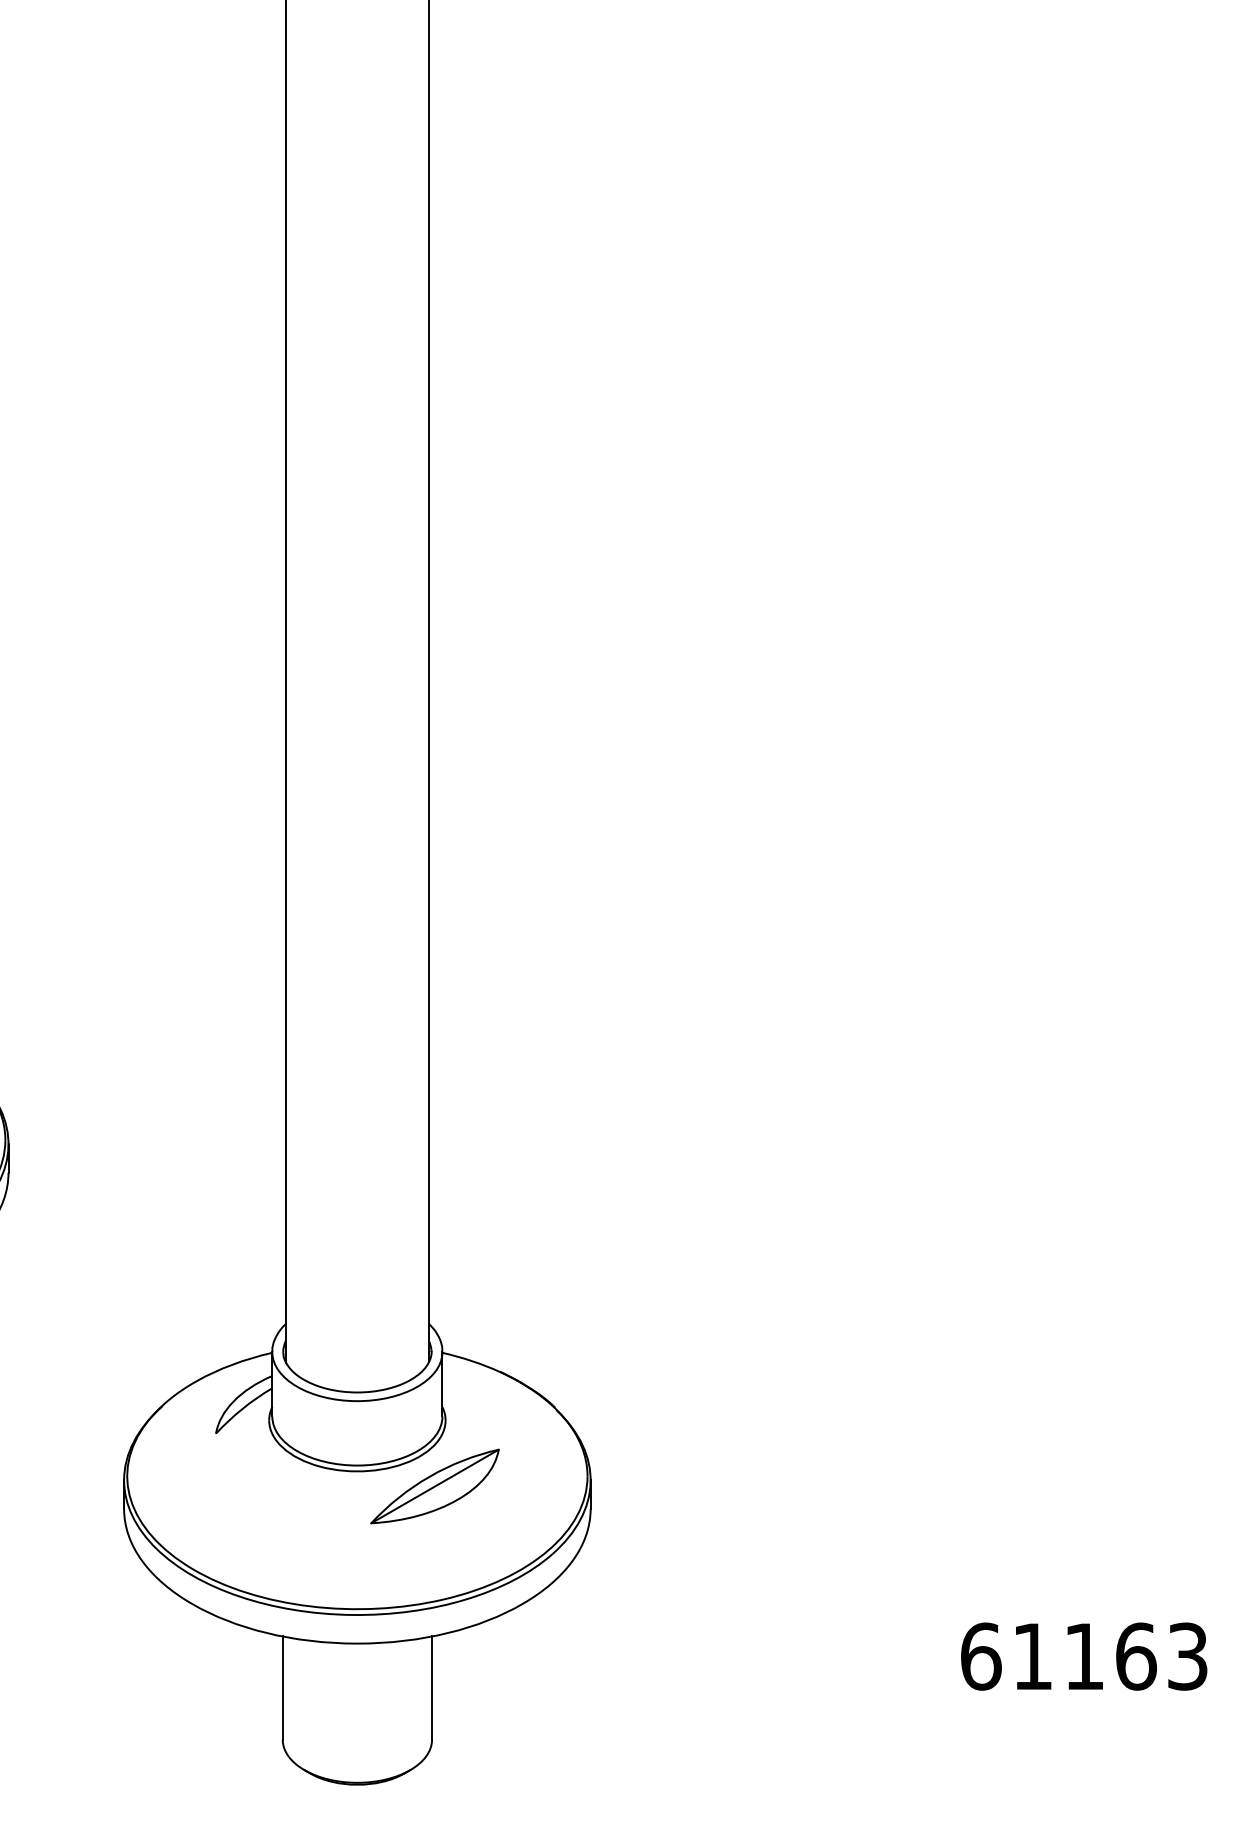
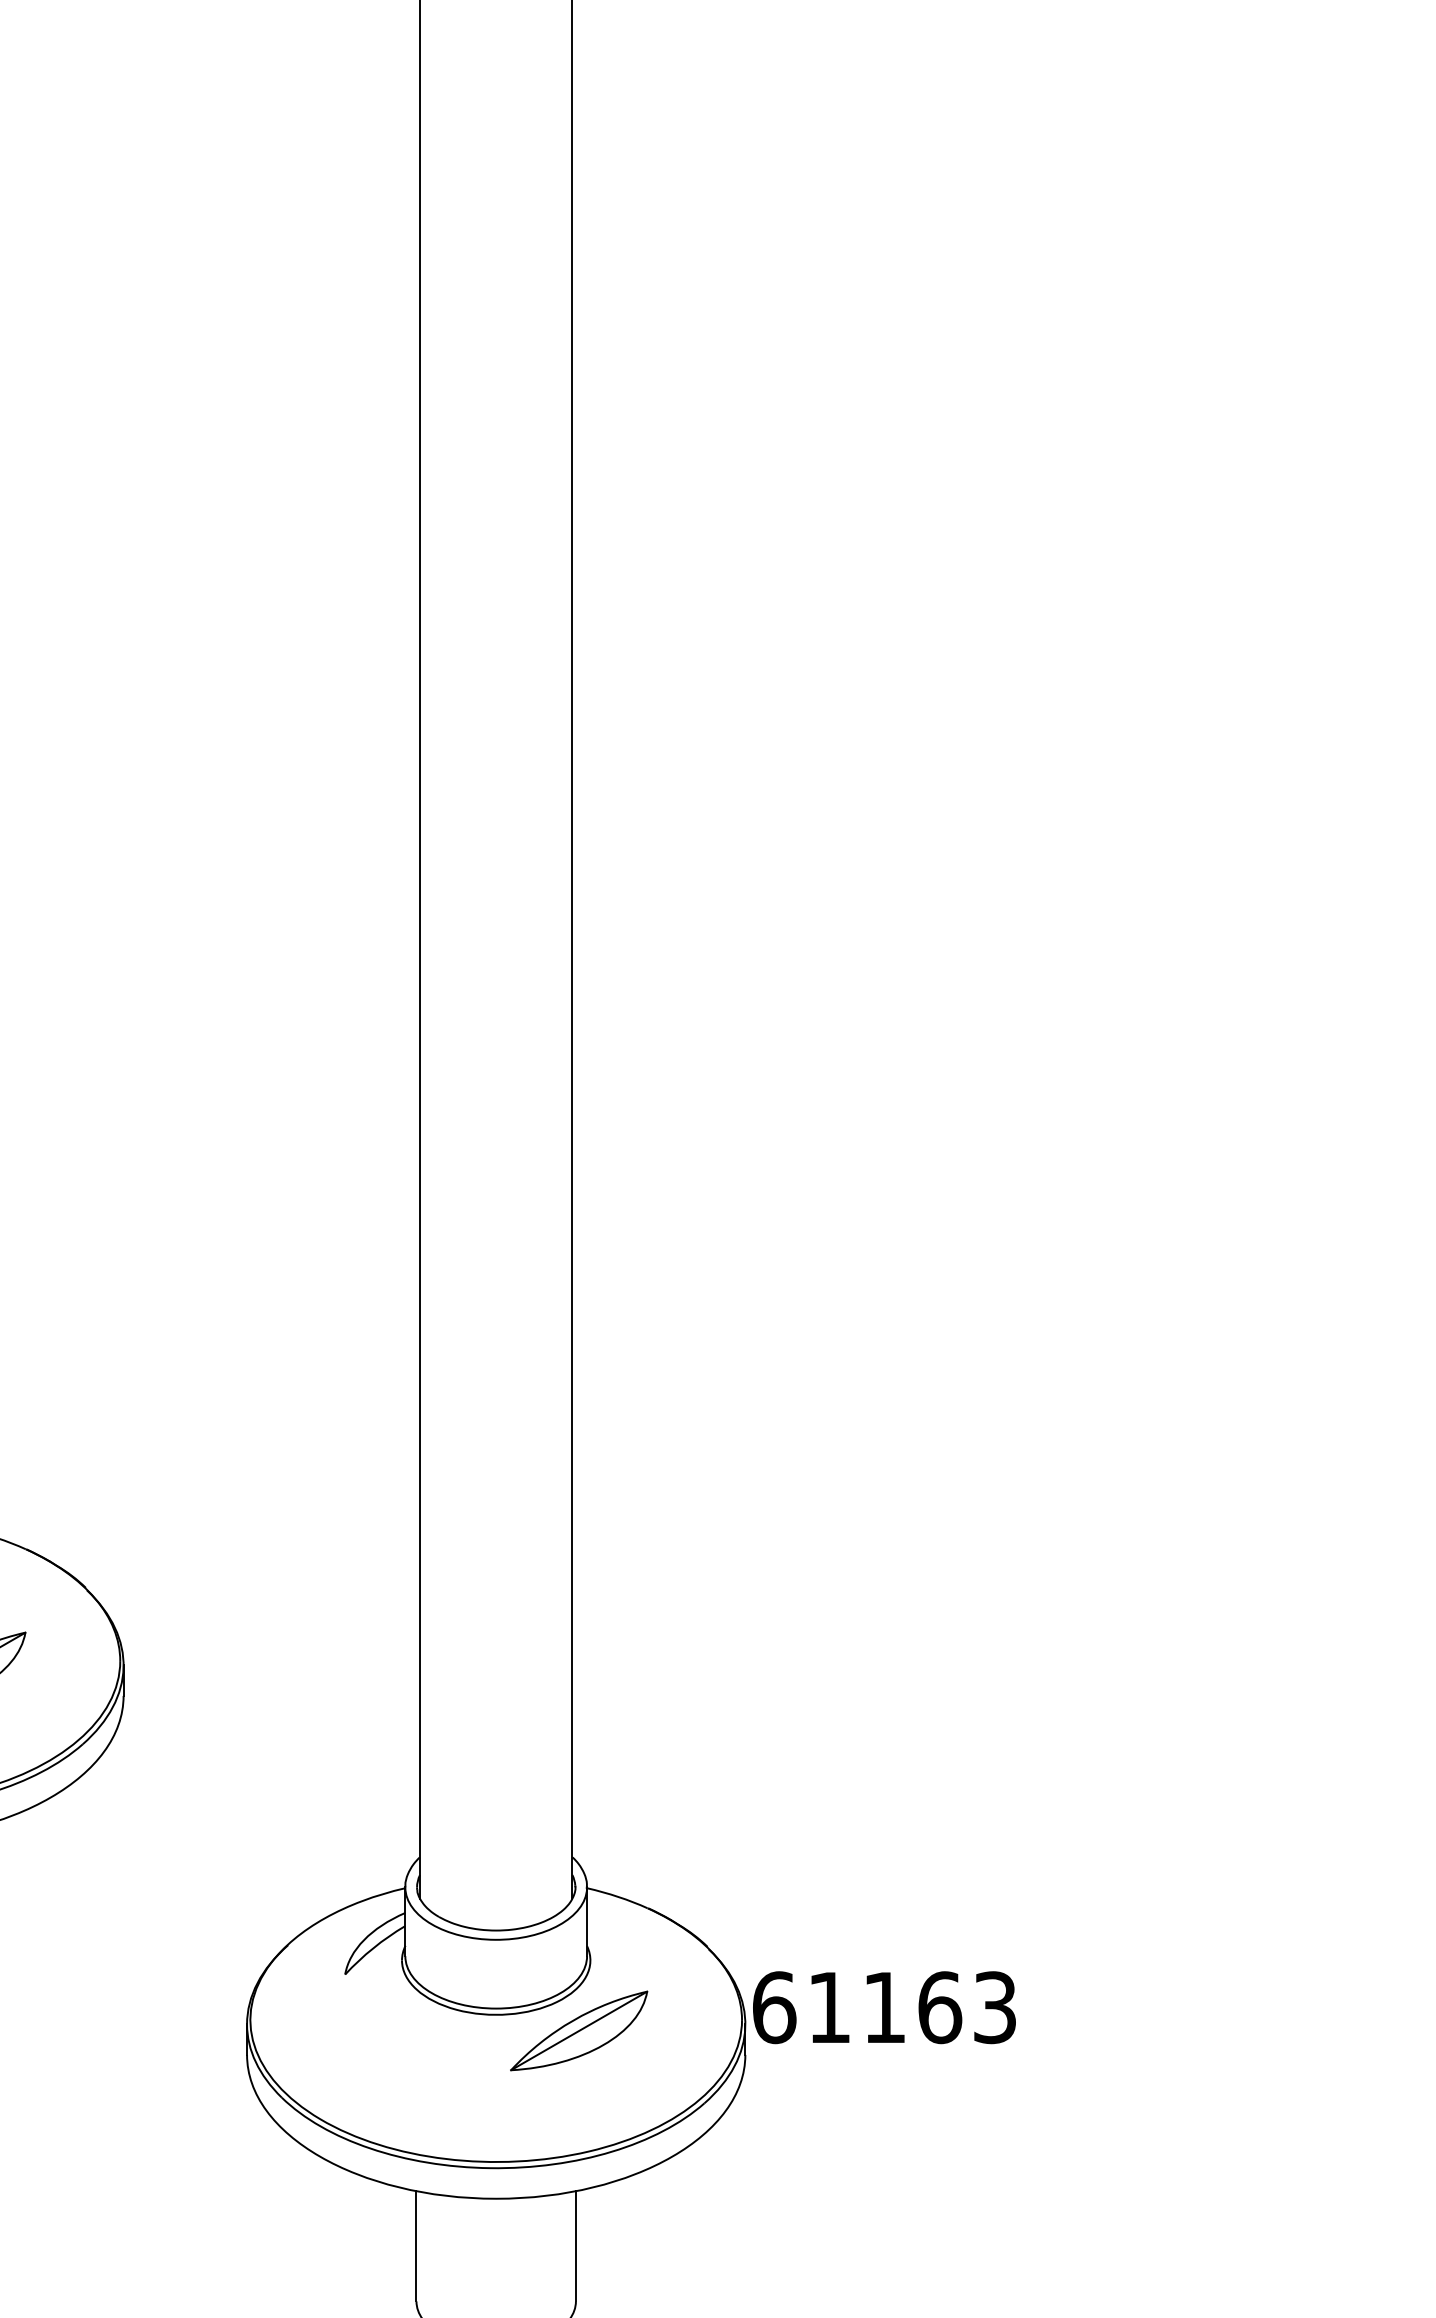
text: (1084, 1656) -> (884, 2007), moved

